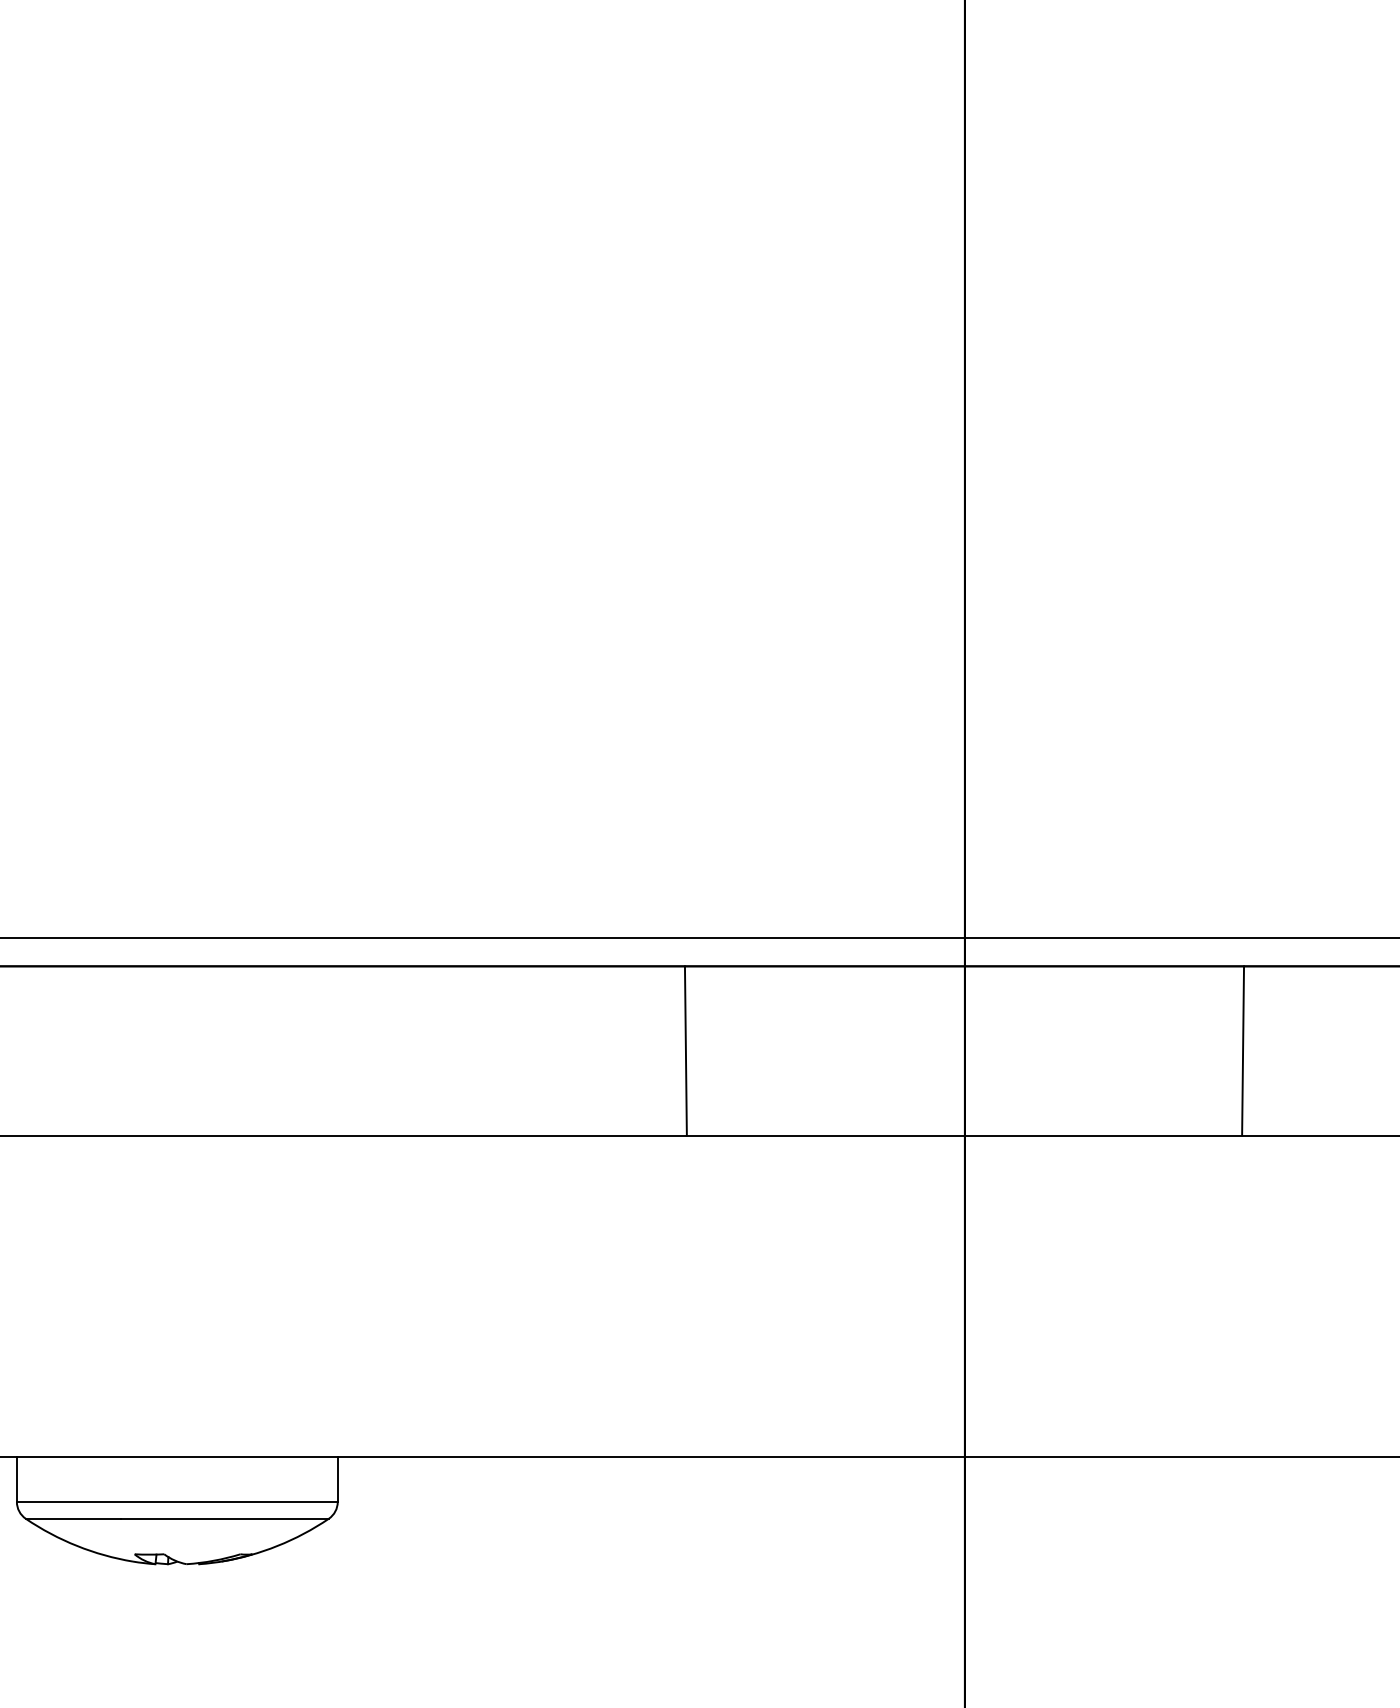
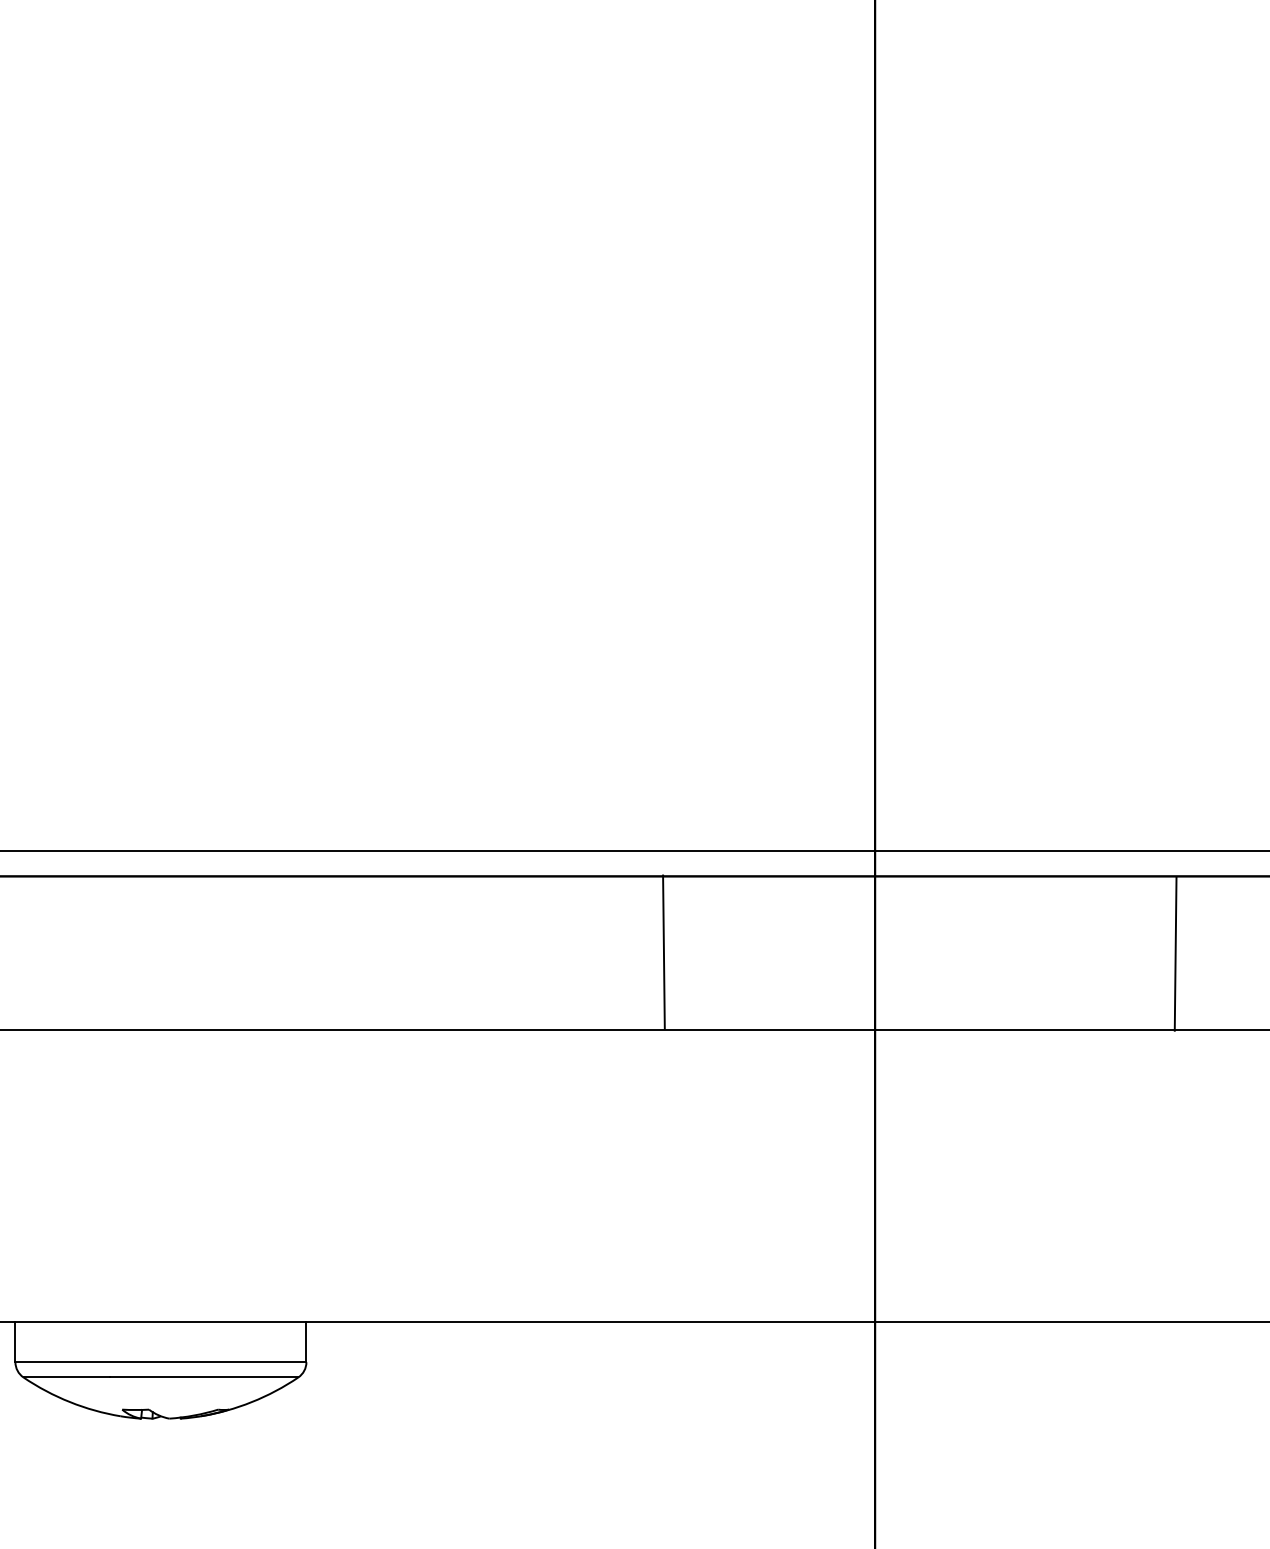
line: (685, 1050) -> (663, 951), moved
line: (1243, 1050) -> (1176, 953), moved

